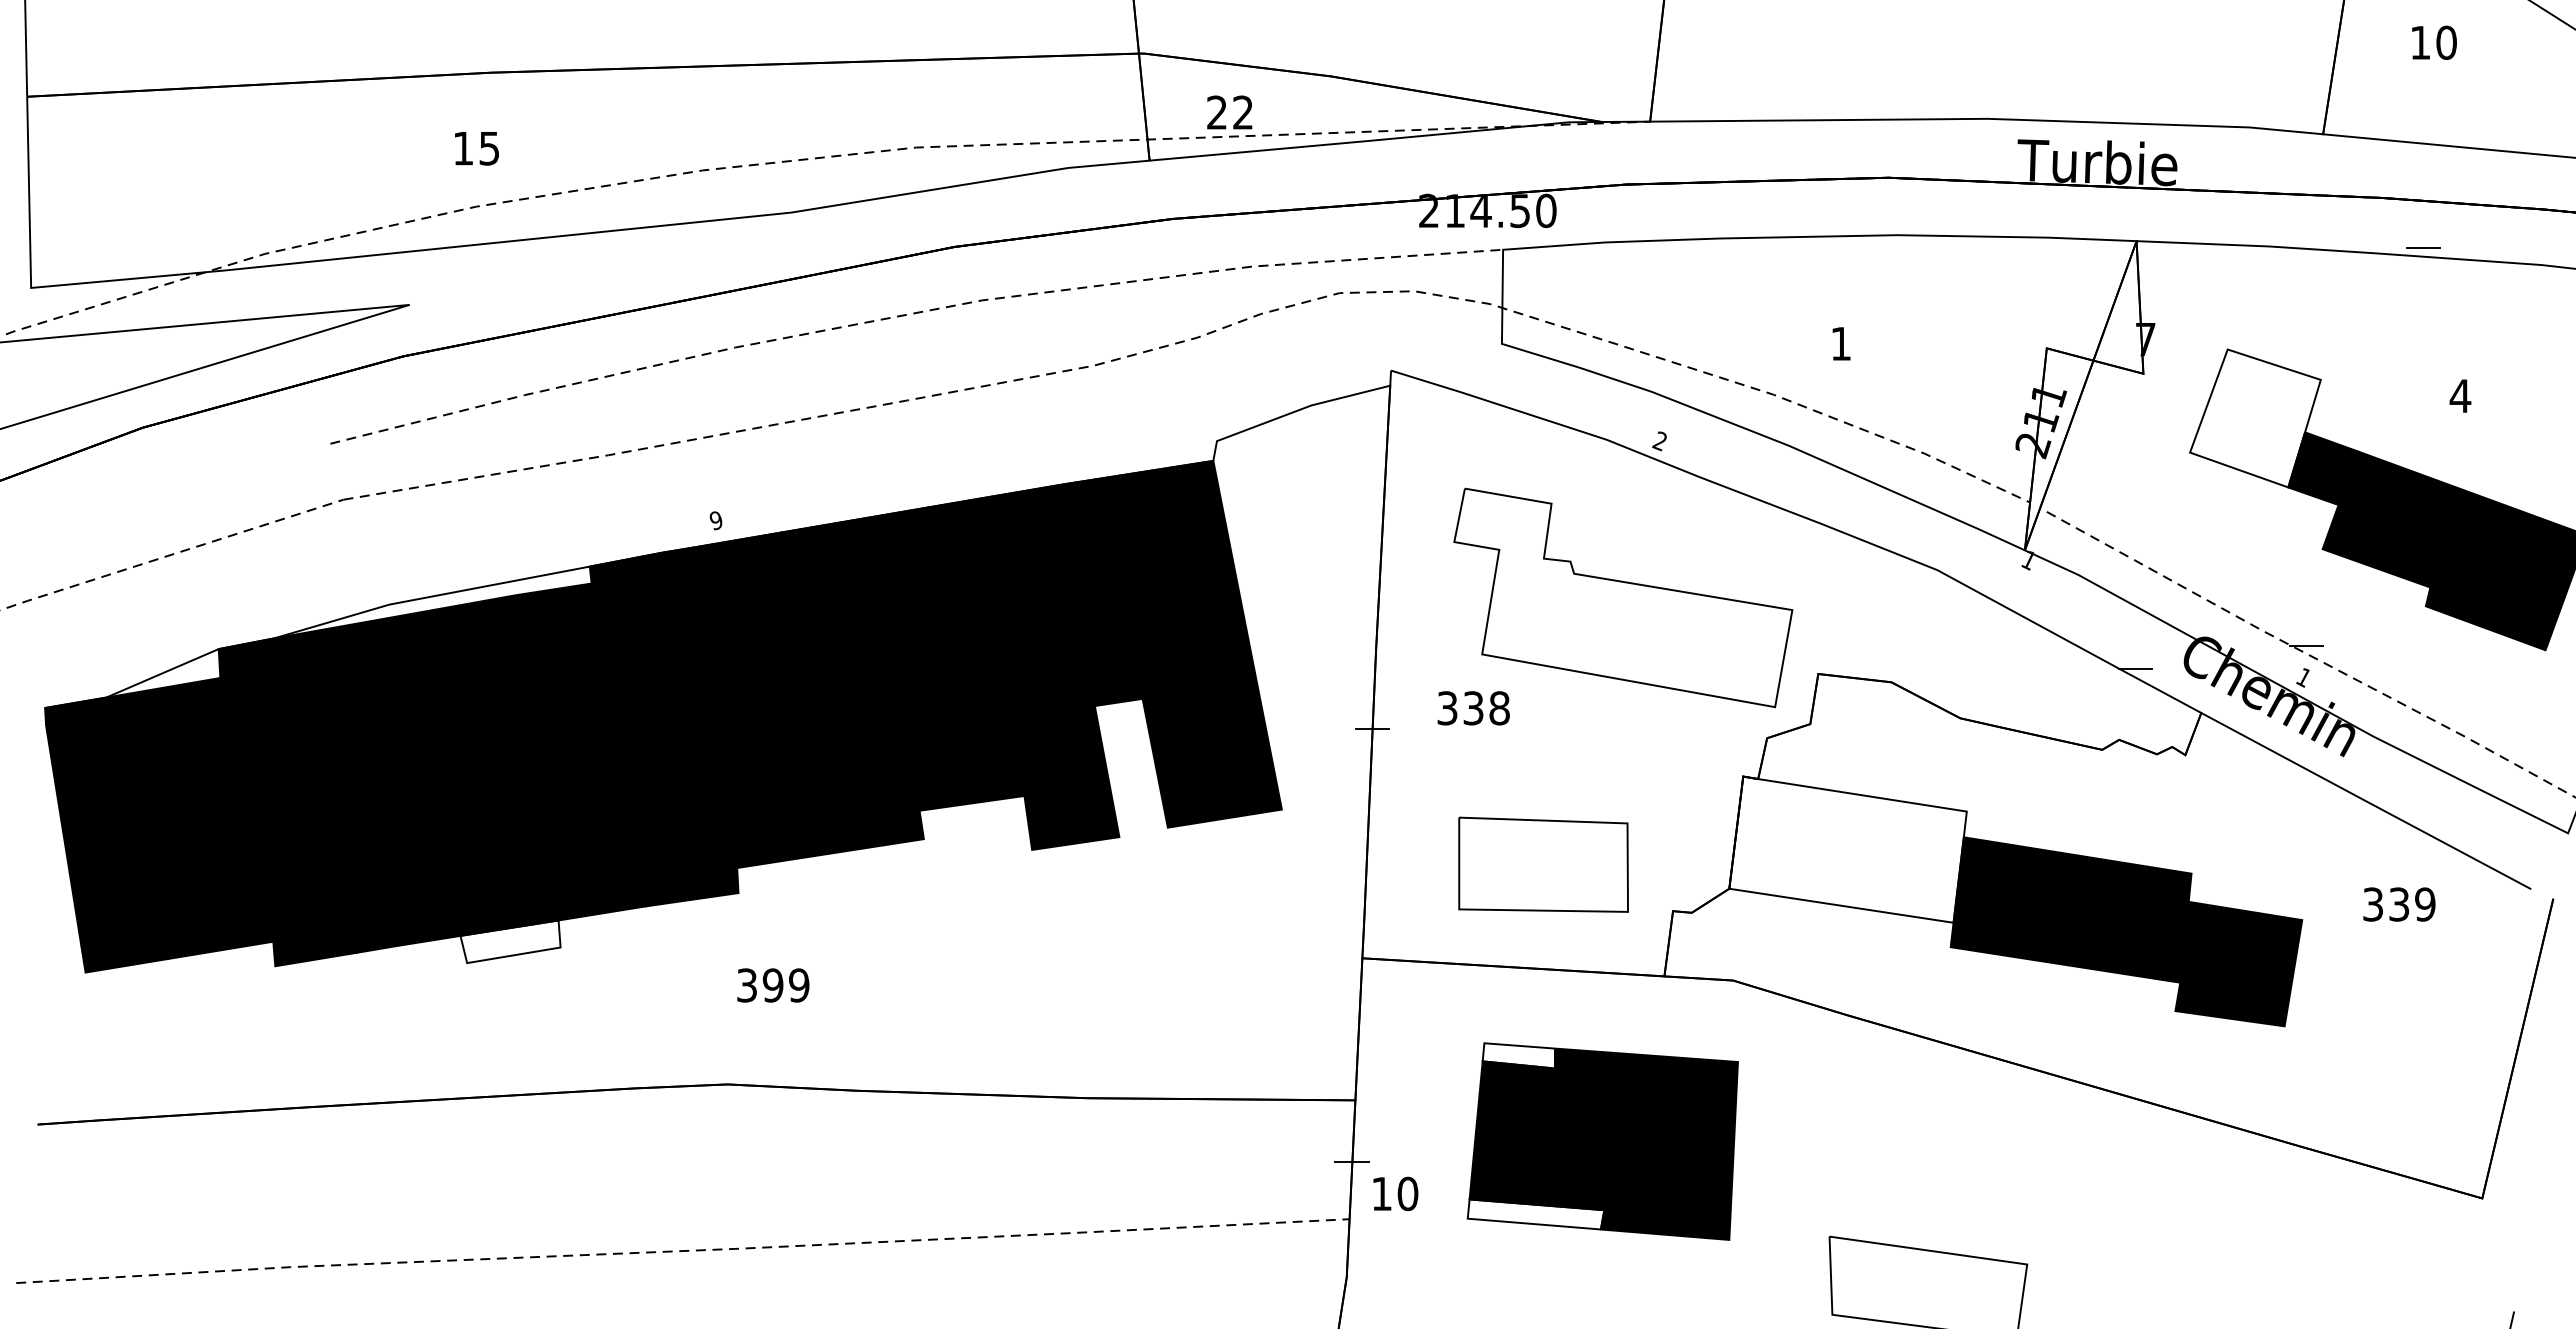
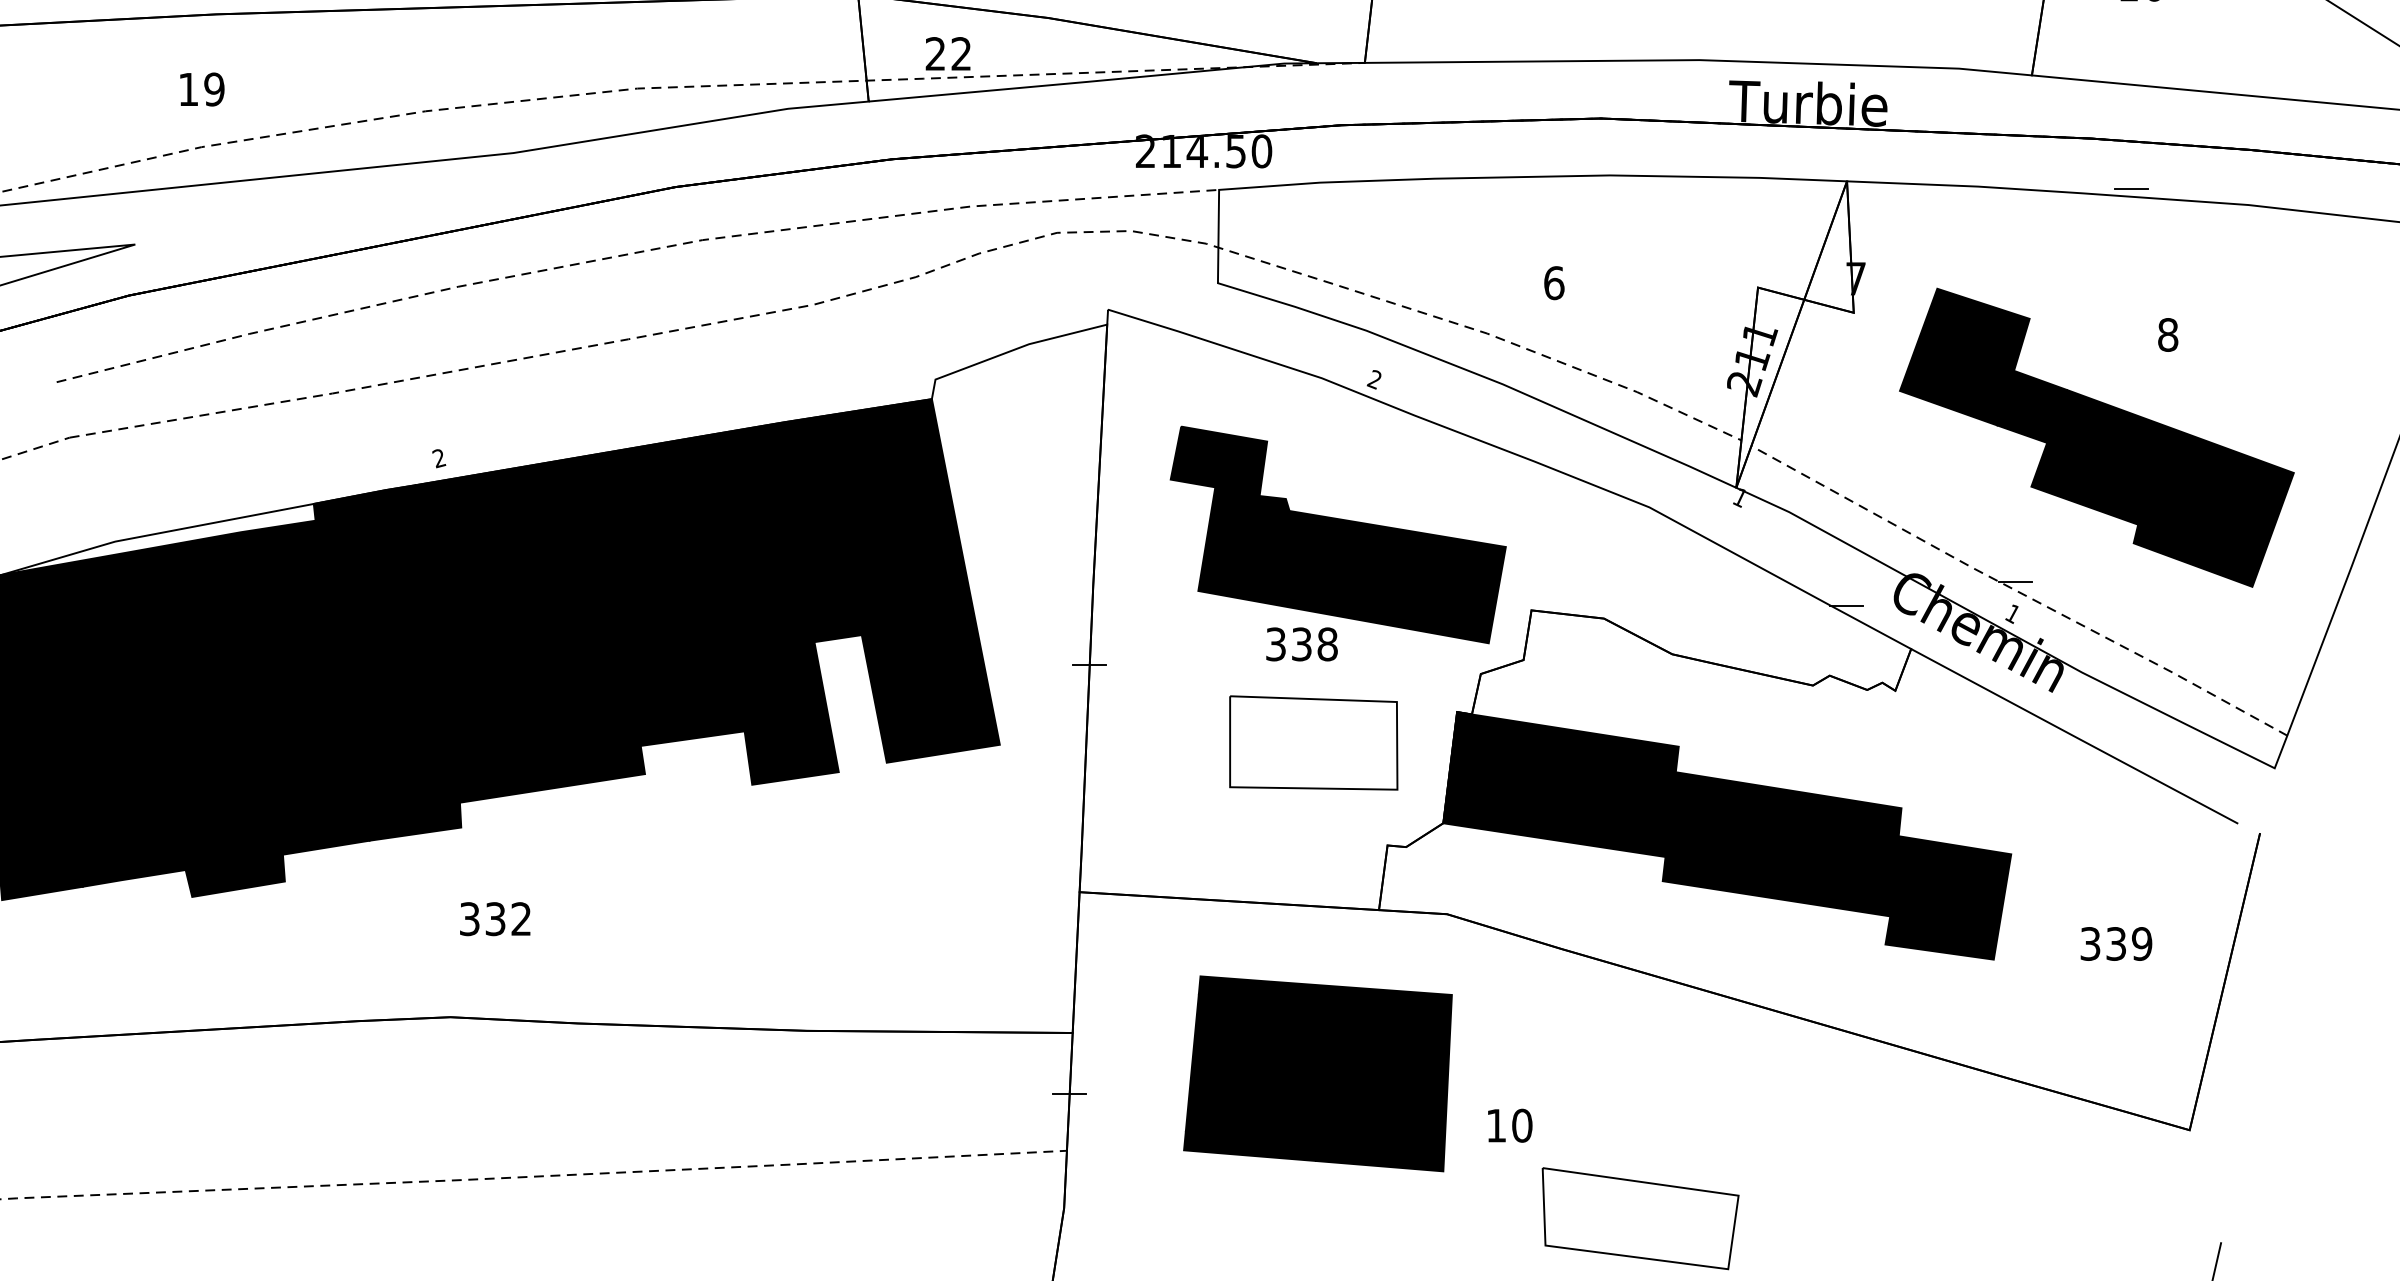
text: (489, 148) -> (214, 89), 15 -> 19
text: (1841, 343) -> (1554, 282), 1 -> 6
text: (2460, 396) -> (2168, 335), 4 -> 8
fill: (2255, 418) -> (1964, 357), added
text: (716, 521) -> (439, 459), 9 -> 2
fill: (1623, 597) -> (1338, 534), added
text: (1473, 708) -> (1301, 644), moved
fill: (1847, 849) -> (1560, 784), added
part: (1543, 864) -> (1313, 742), moved
text: (2399, 904) -> (2116, 943), moved
fill: (510, 941) -> (235, 875), added
text: (785, 985) -> (507, 919), 399 -> 332
fill: (1518, 1055) -> (1234, 988), added
text: (1395, 1193) -> (1509, 1125), moved
fill: (1535, 1214) -> (1251, 1146), added

